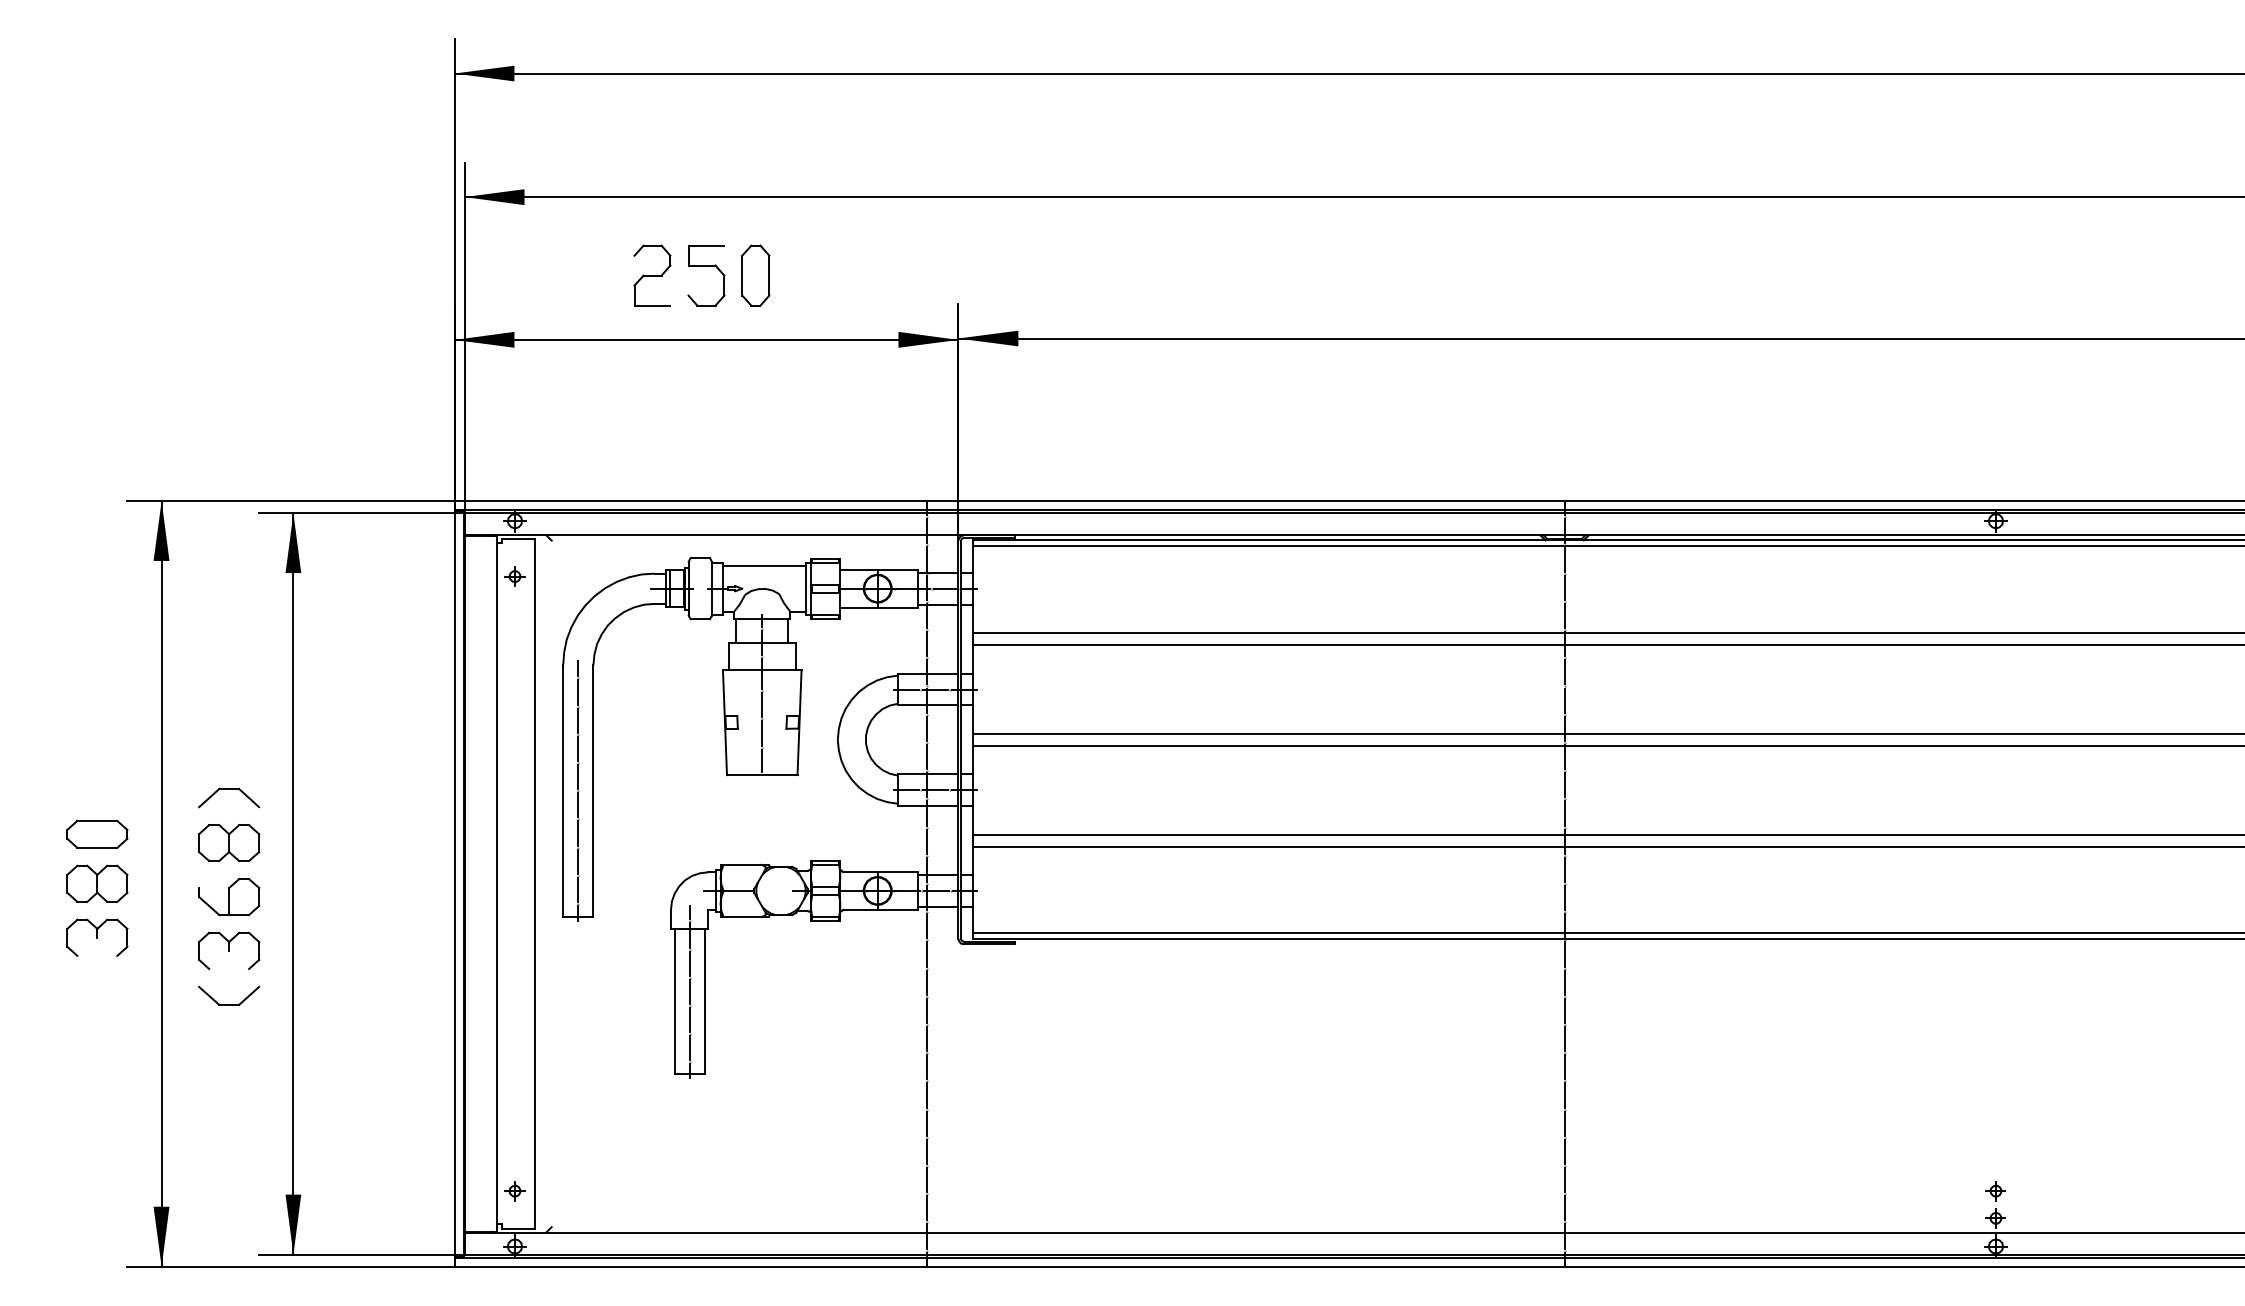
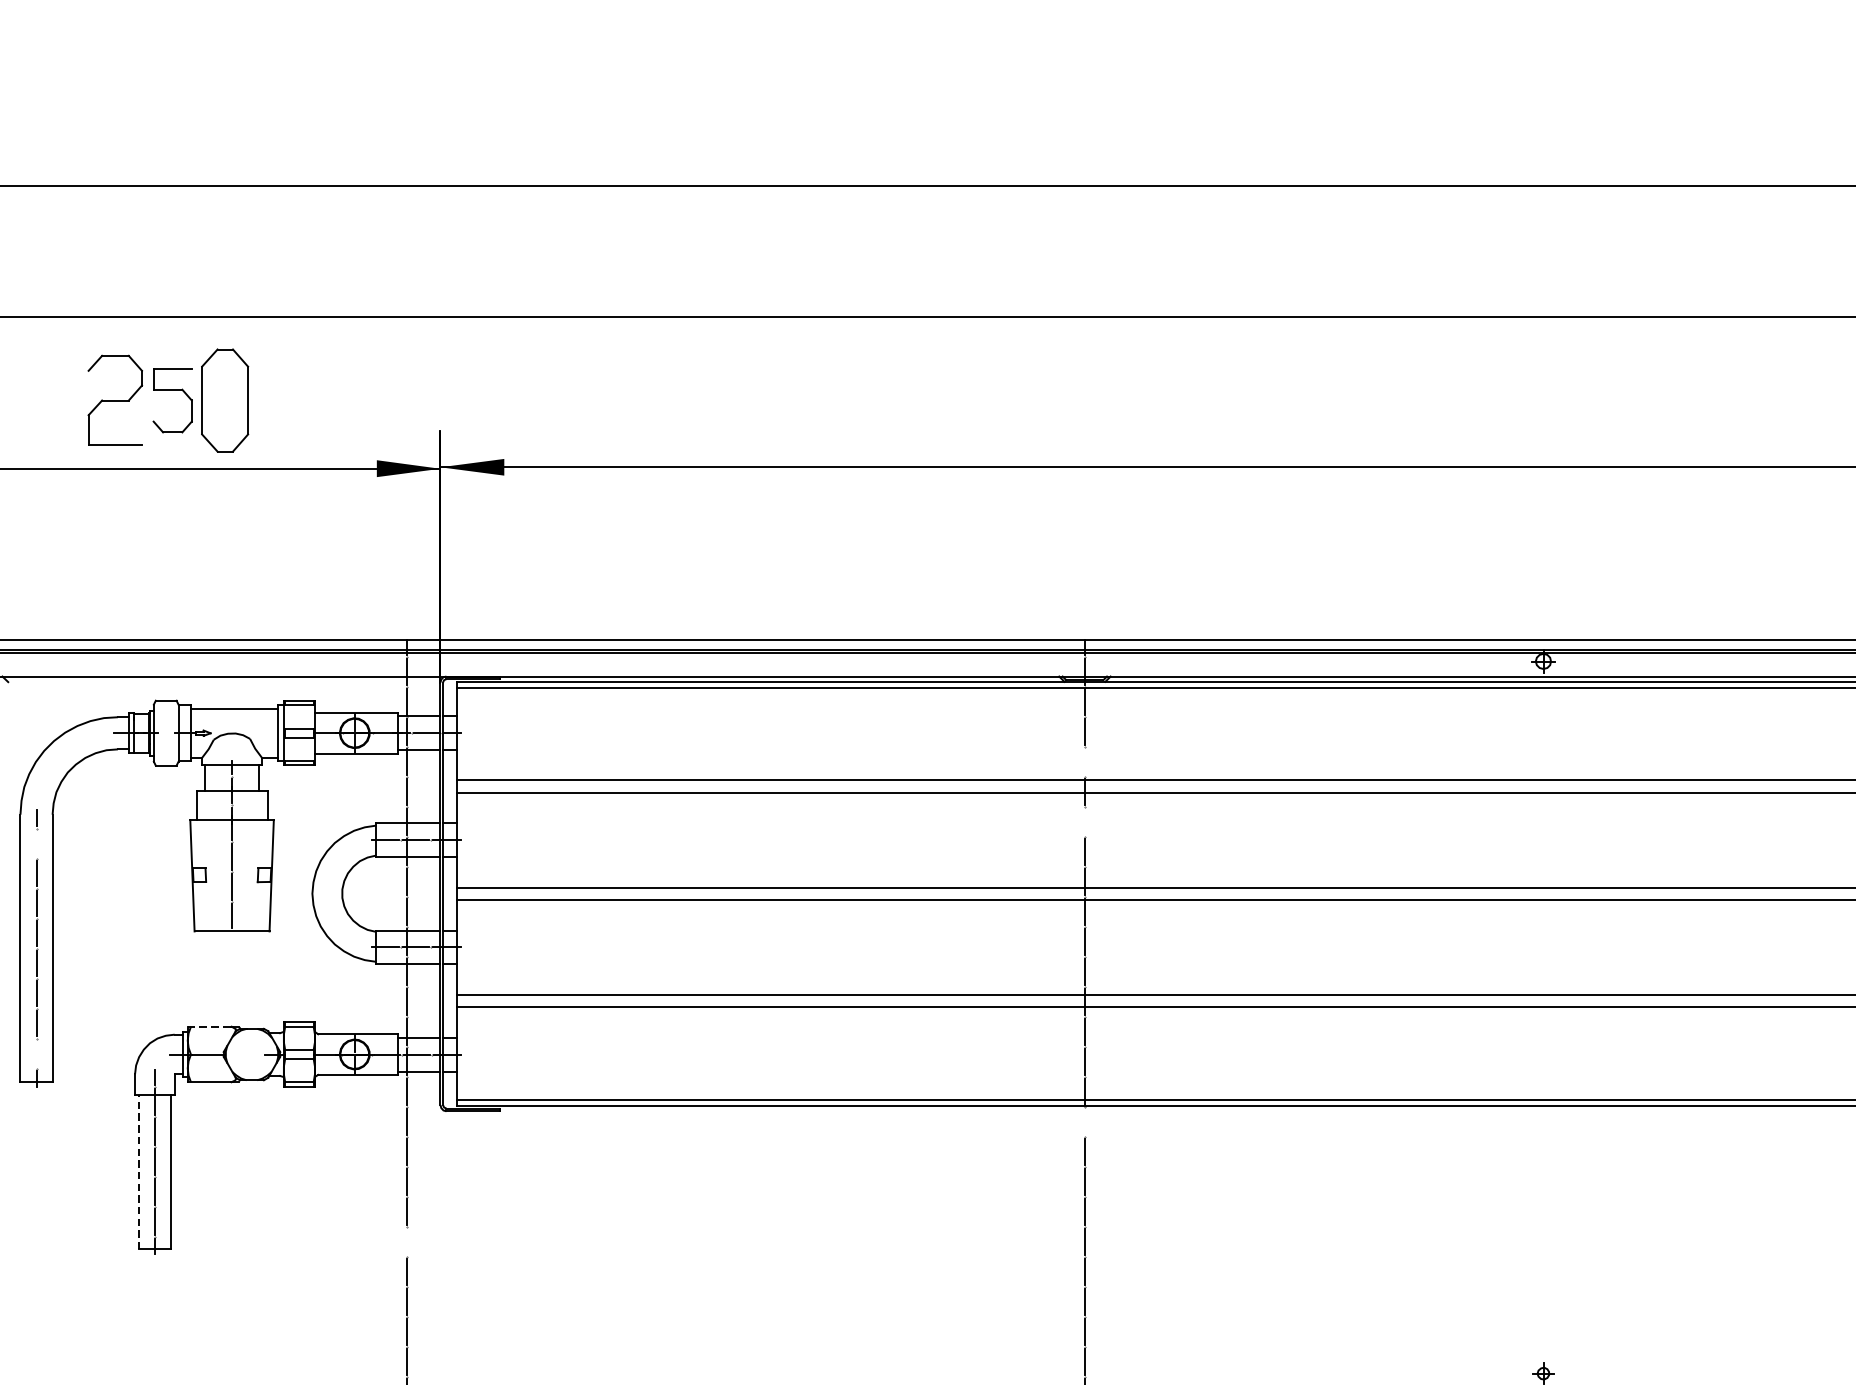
part: (652, 275) -> (115, 400), size x1.4
part: (755, 275) -> (224, 400), size x1.6
line: (1564, 615) -> (1084, 761), removed
line: (1564, 672) -> (1084, 822), removed
line: (578, 692) -> (36, 843), removed
line: (741, 864) -> (209, 1026), solid -> dashed
line: (578, 889) -> (36, 1052), removed
line: (1564, 954) -> (1084, 1122), removed
line: (674, 1001) -> (138, 1172), solid -> dashed
line: (927, 1067) -> (407, 1242), removed

